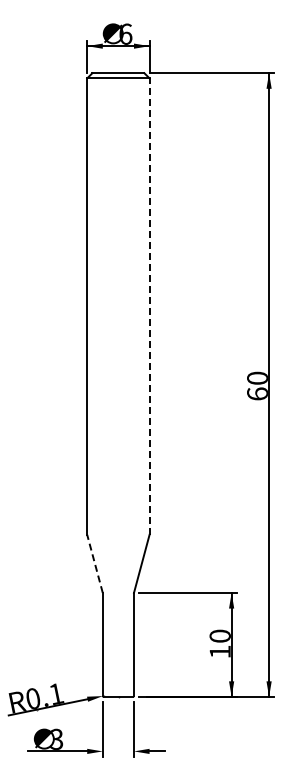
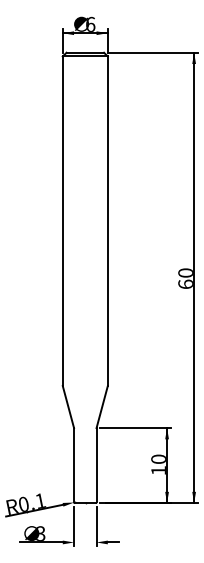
line: (149, 306) -> (107, 221), dashed -> solid
line: (94, 563) -> (68, 406), dashed -> solid

